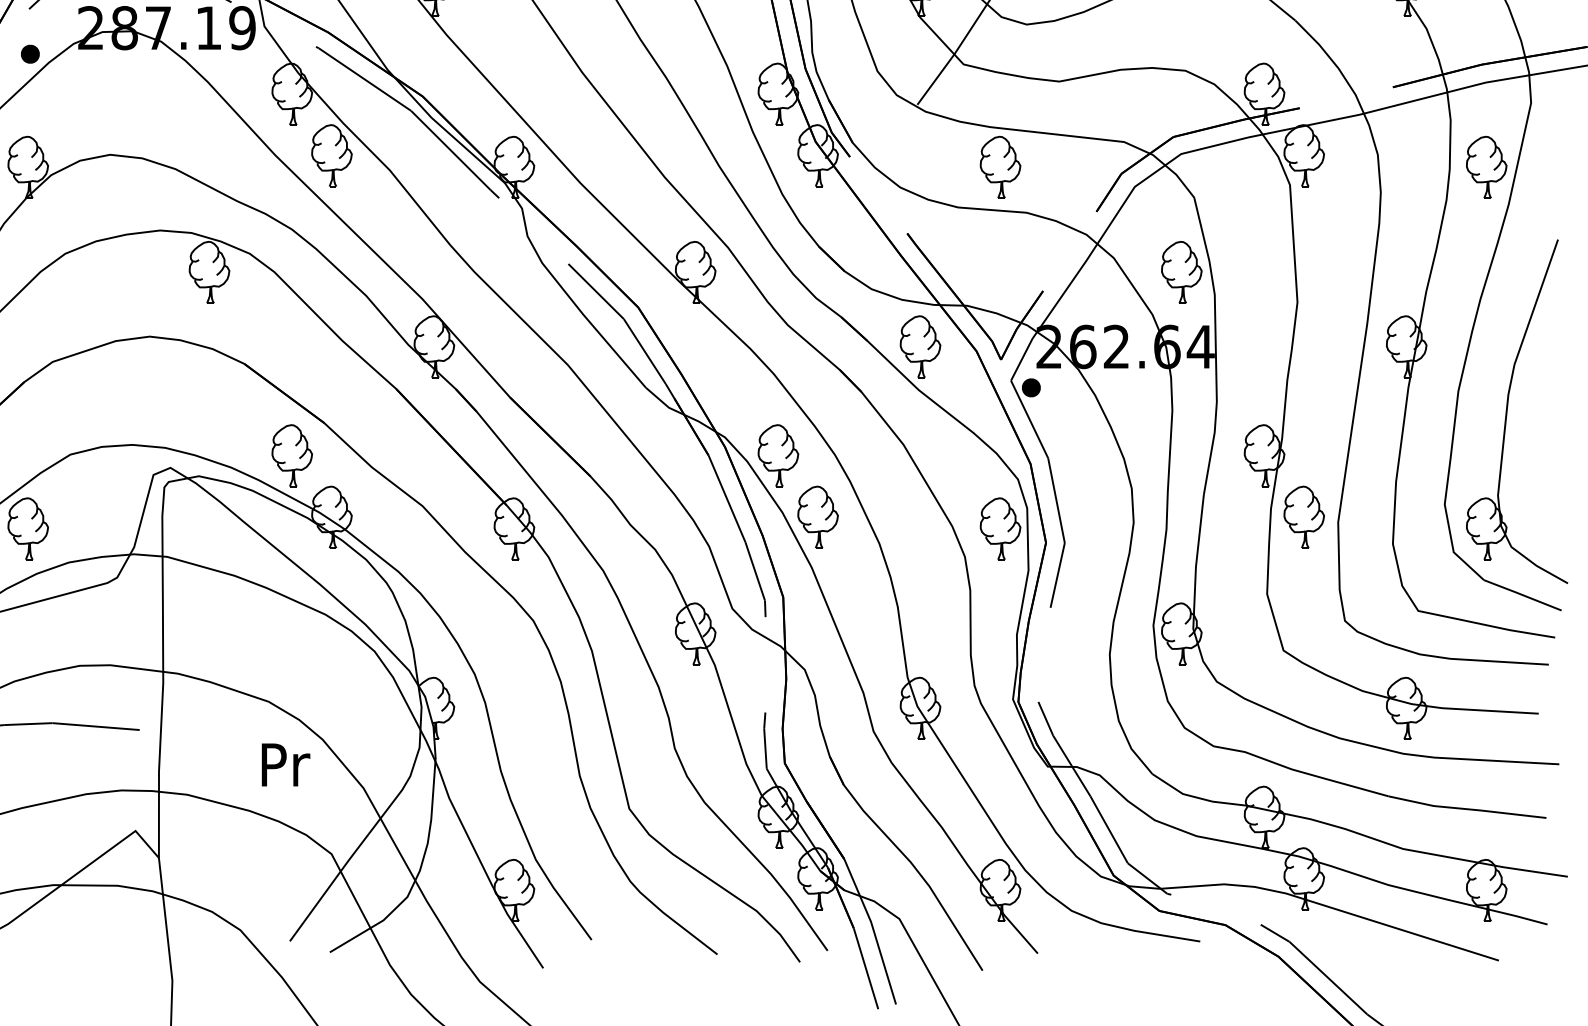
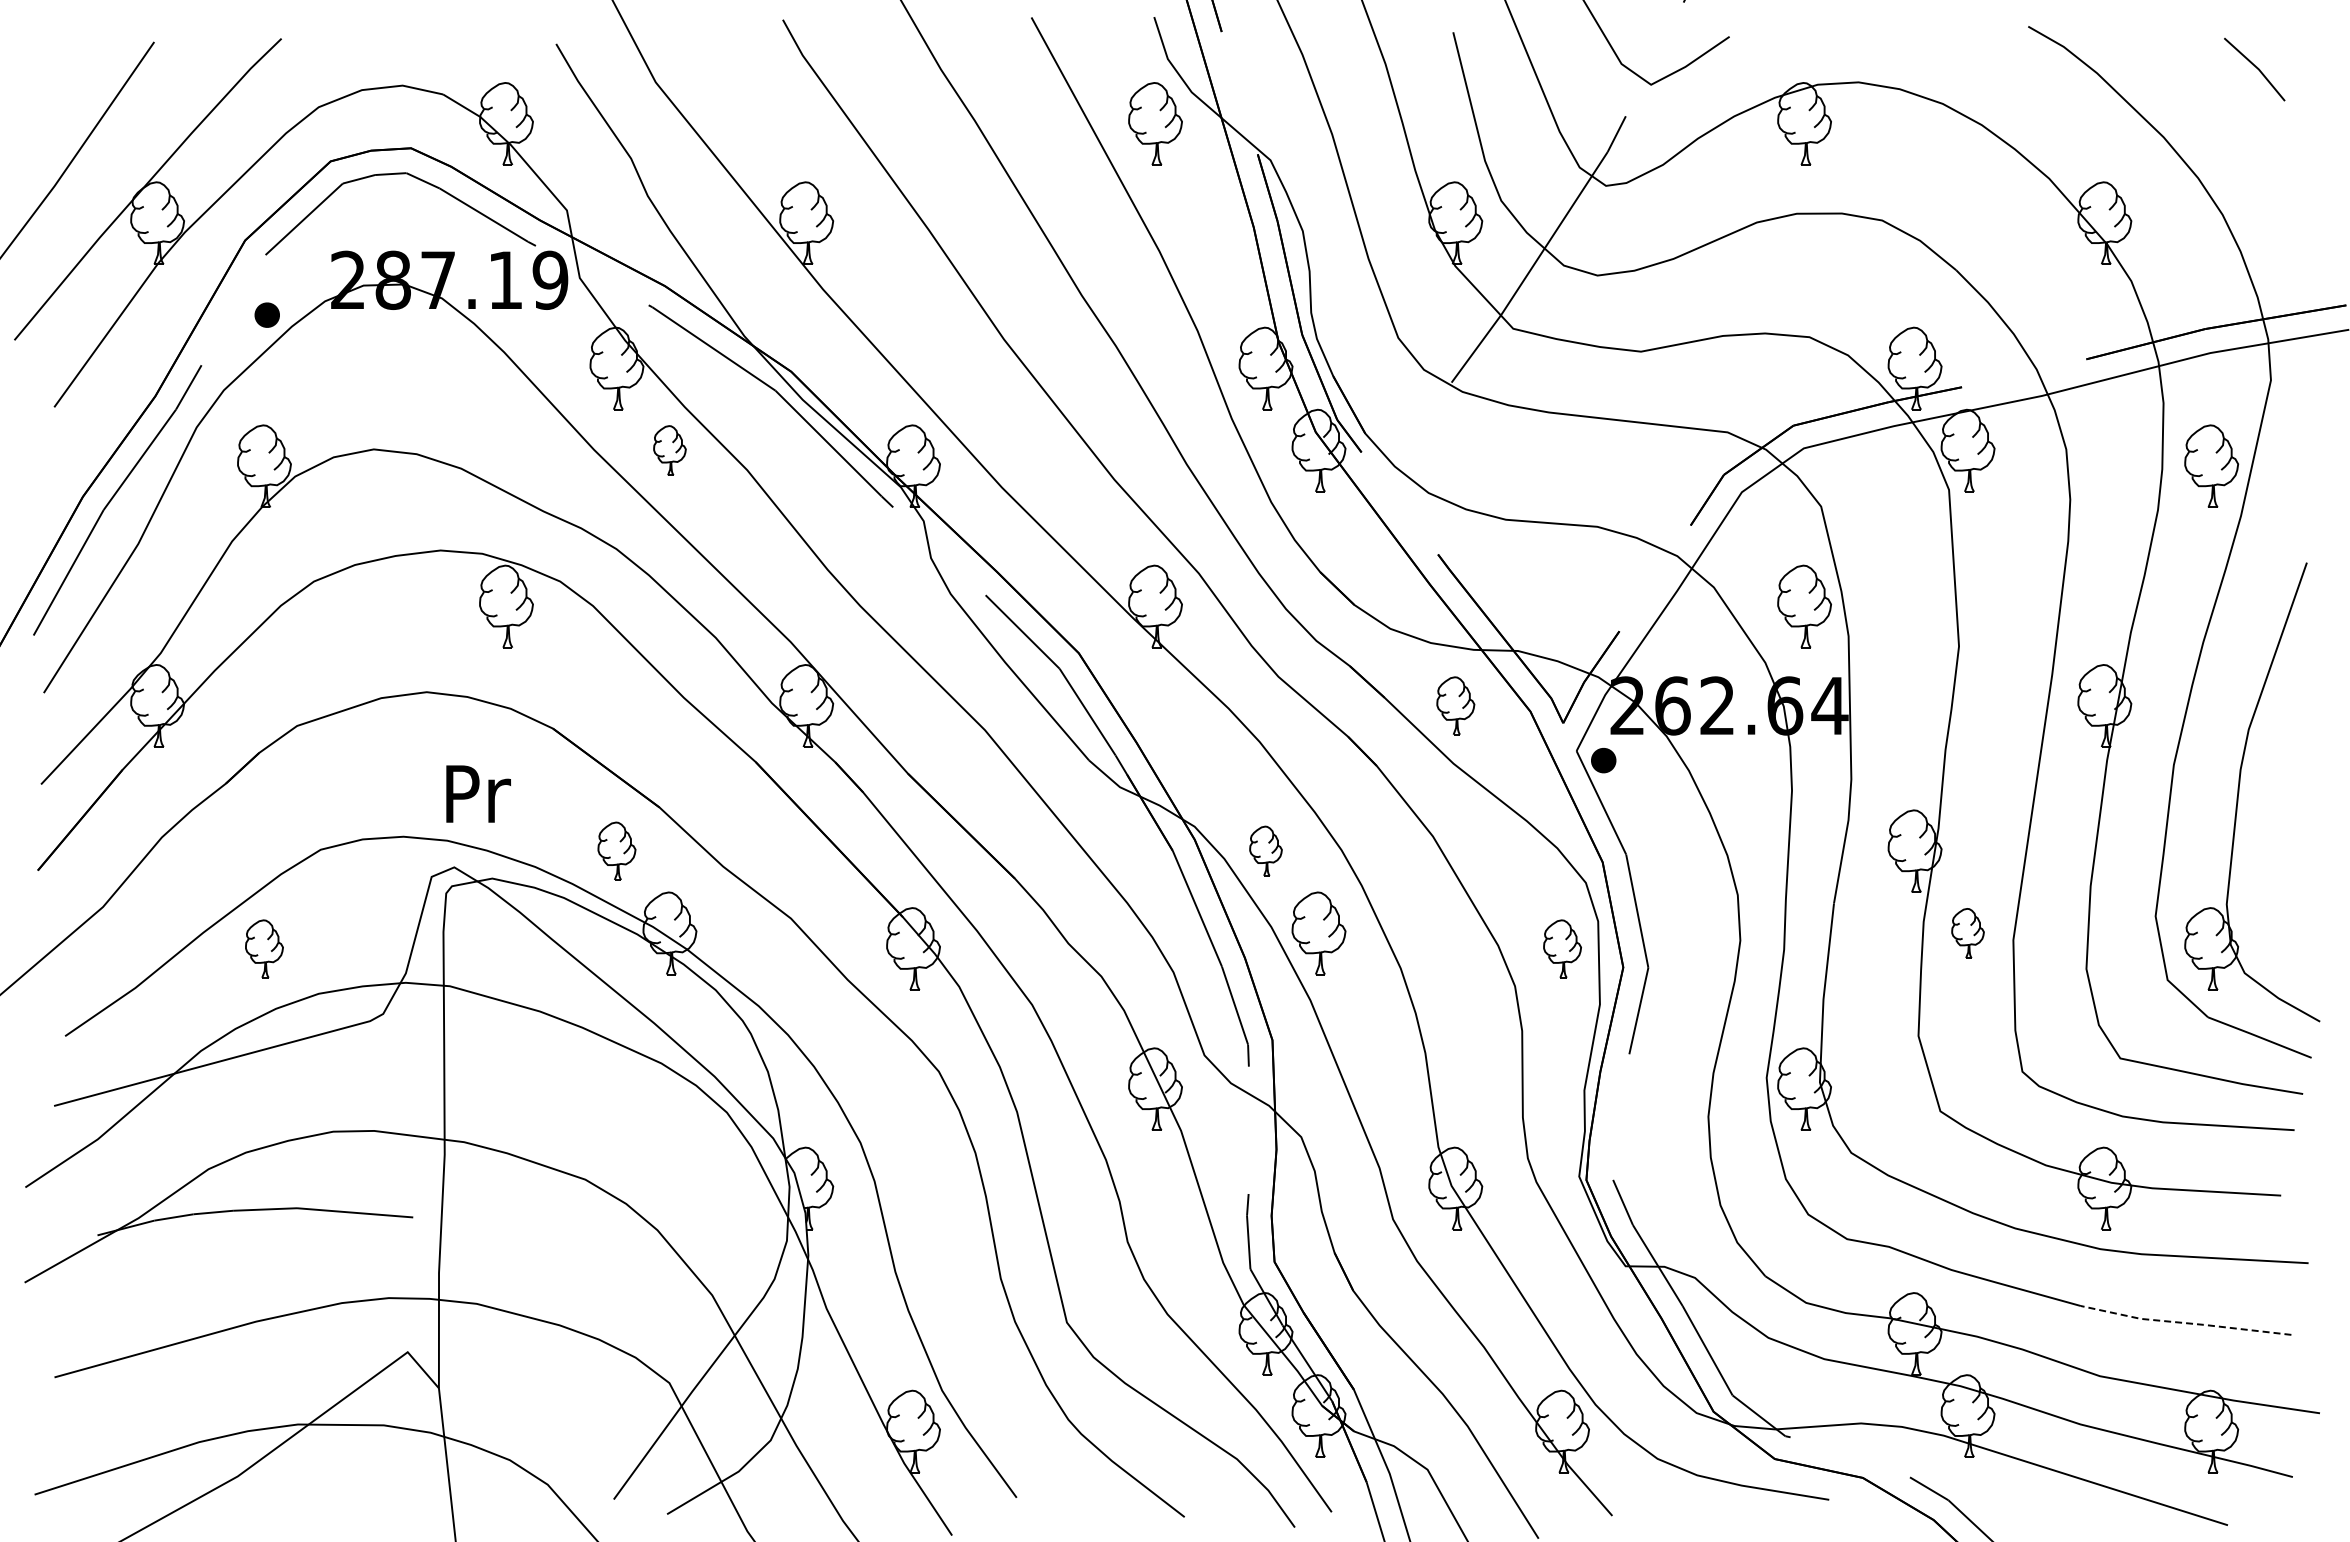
part: (331, 155) -> (669, 450), size x0.6
part: (1000, 166) -> (1562, 465), removed
part: (920, 346) -> (1455, 705), size x0.7
part: (291, 455) -> (616, 850), size x0.7
part: (778, 455) -> (1265, 850), size x0.6
part: (1303, 517) -> (1967, 933), size x0.6
part: (28, 528) -> (264, 948), size x0.7
part: (1000, 528) -> (1562, 948), size x0.7
text: (285, 764) -> (478, 793), moved
line: (1467, 809) -> (2185, 1323), solid -> dashed

